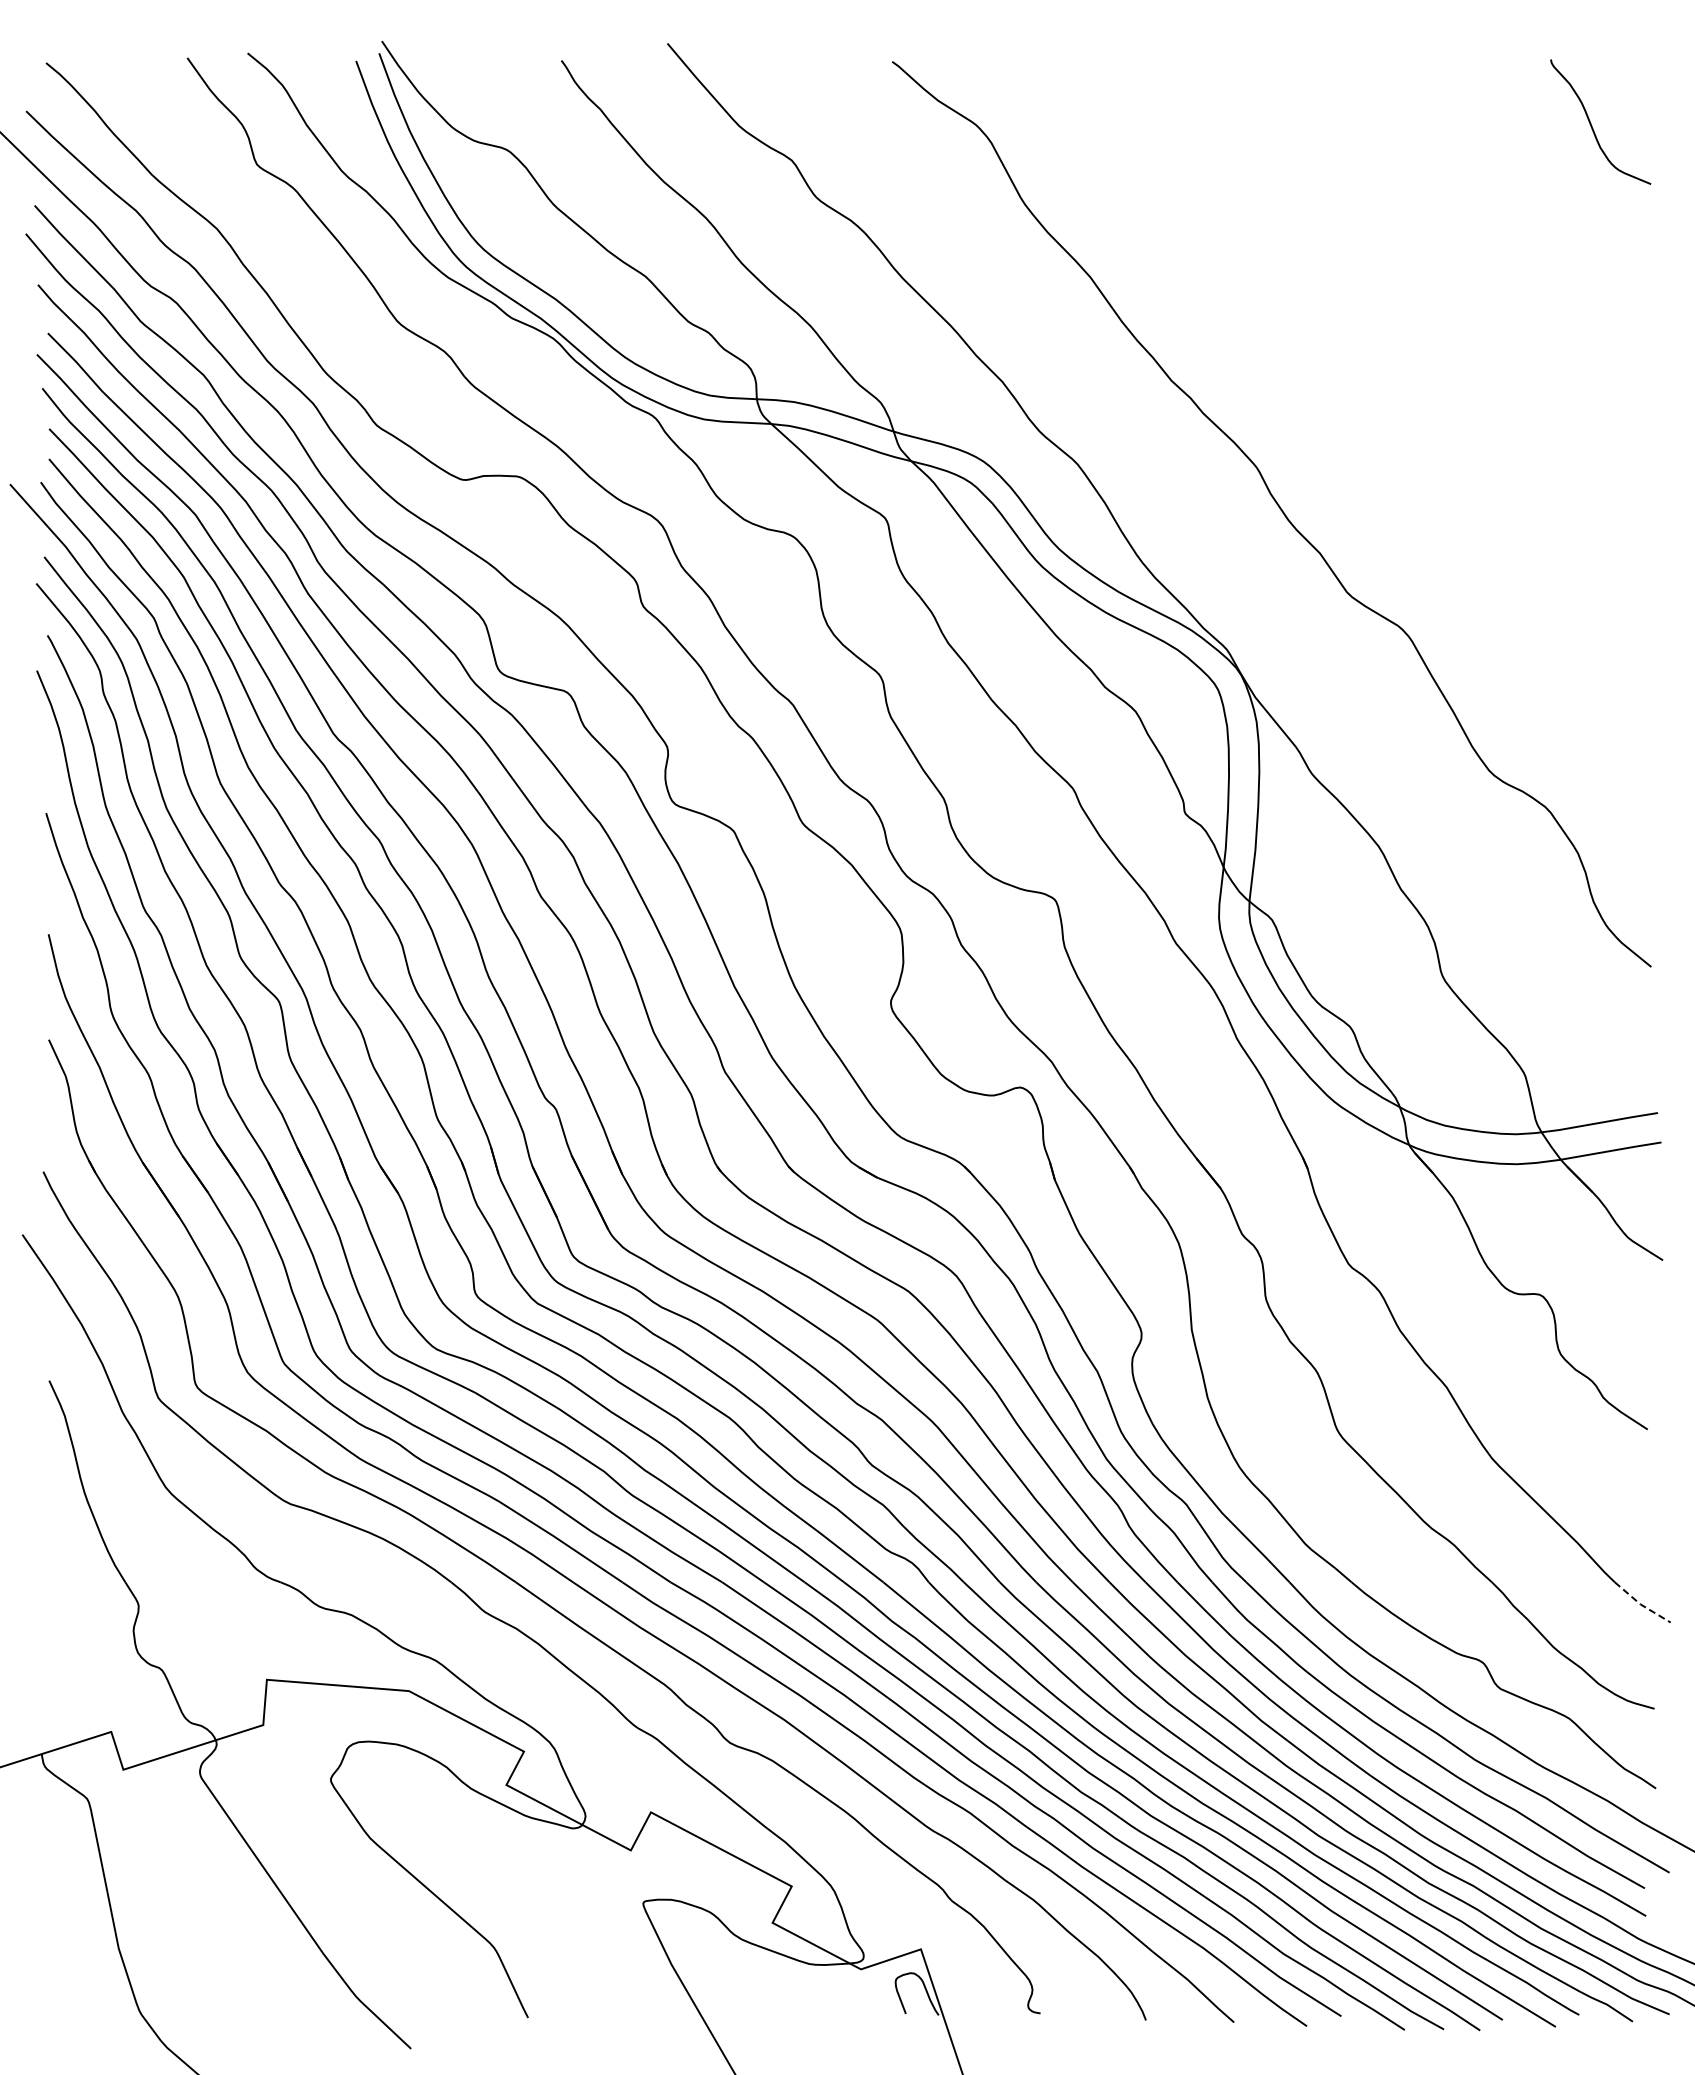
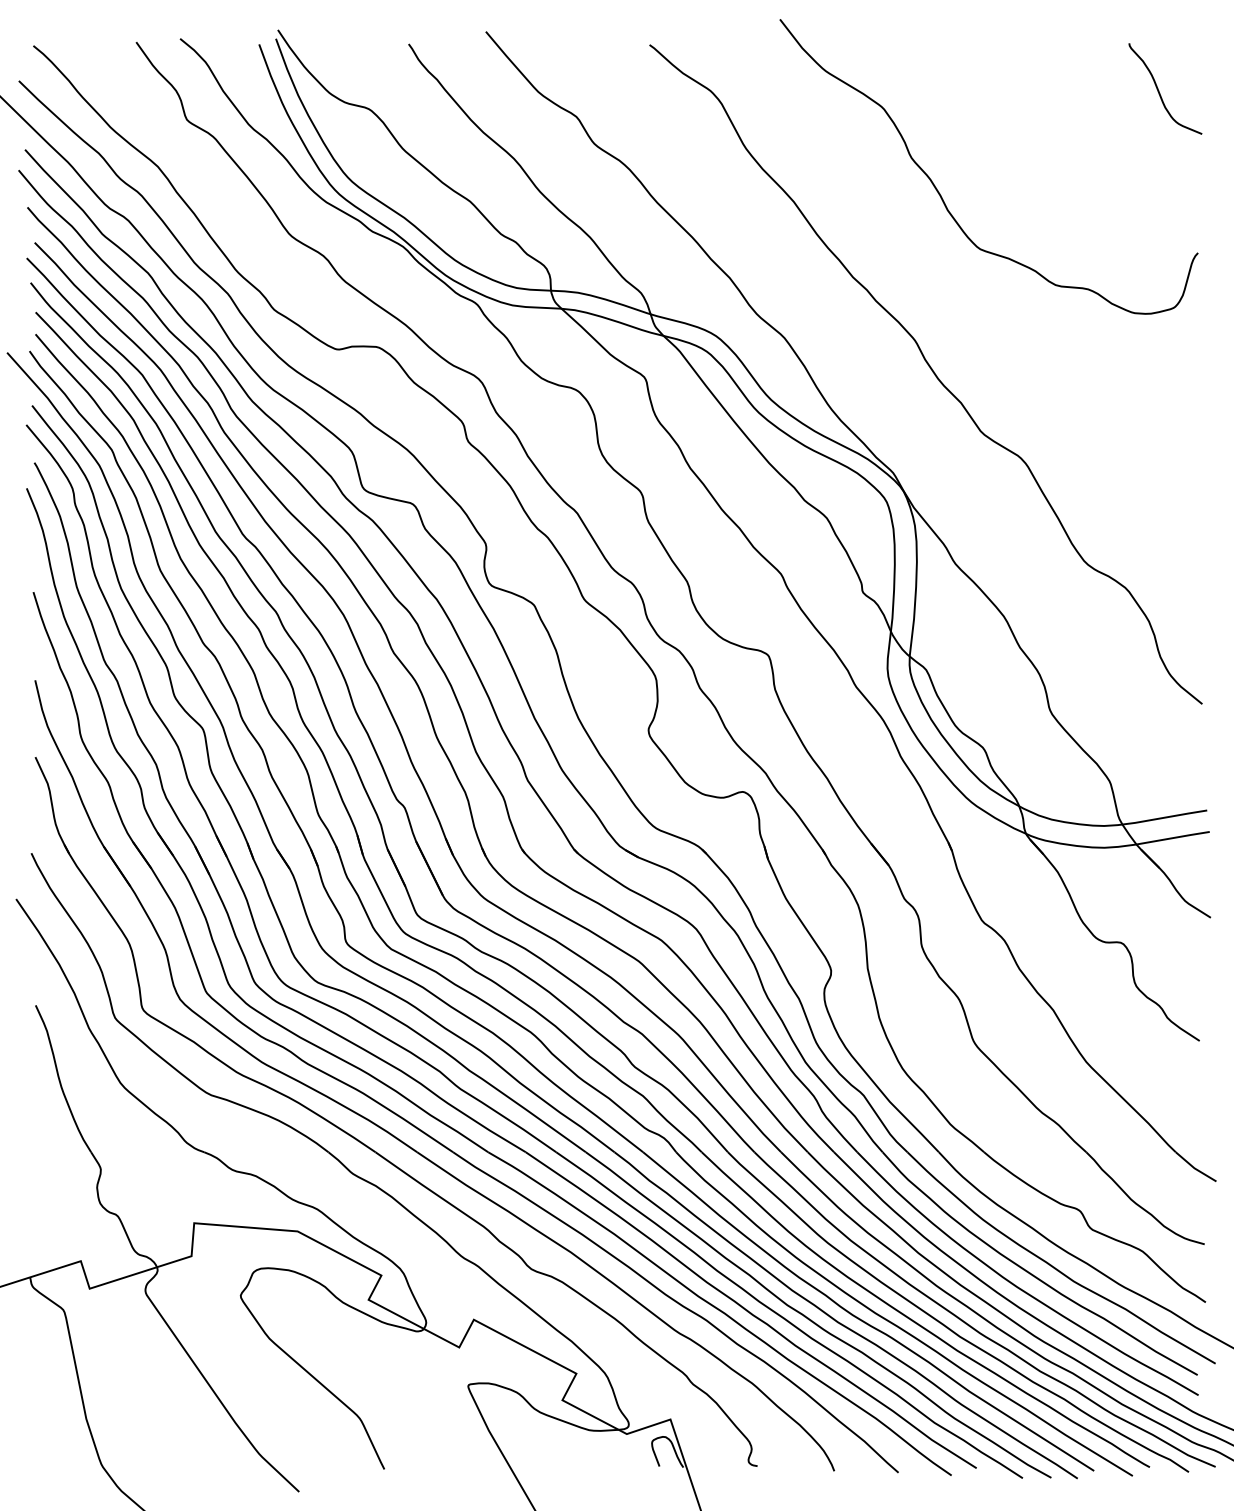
curve: (1293, 269) -> (941, 196), added
line: (1641, 1604) -> (1195, 1168), dashed -> solid

